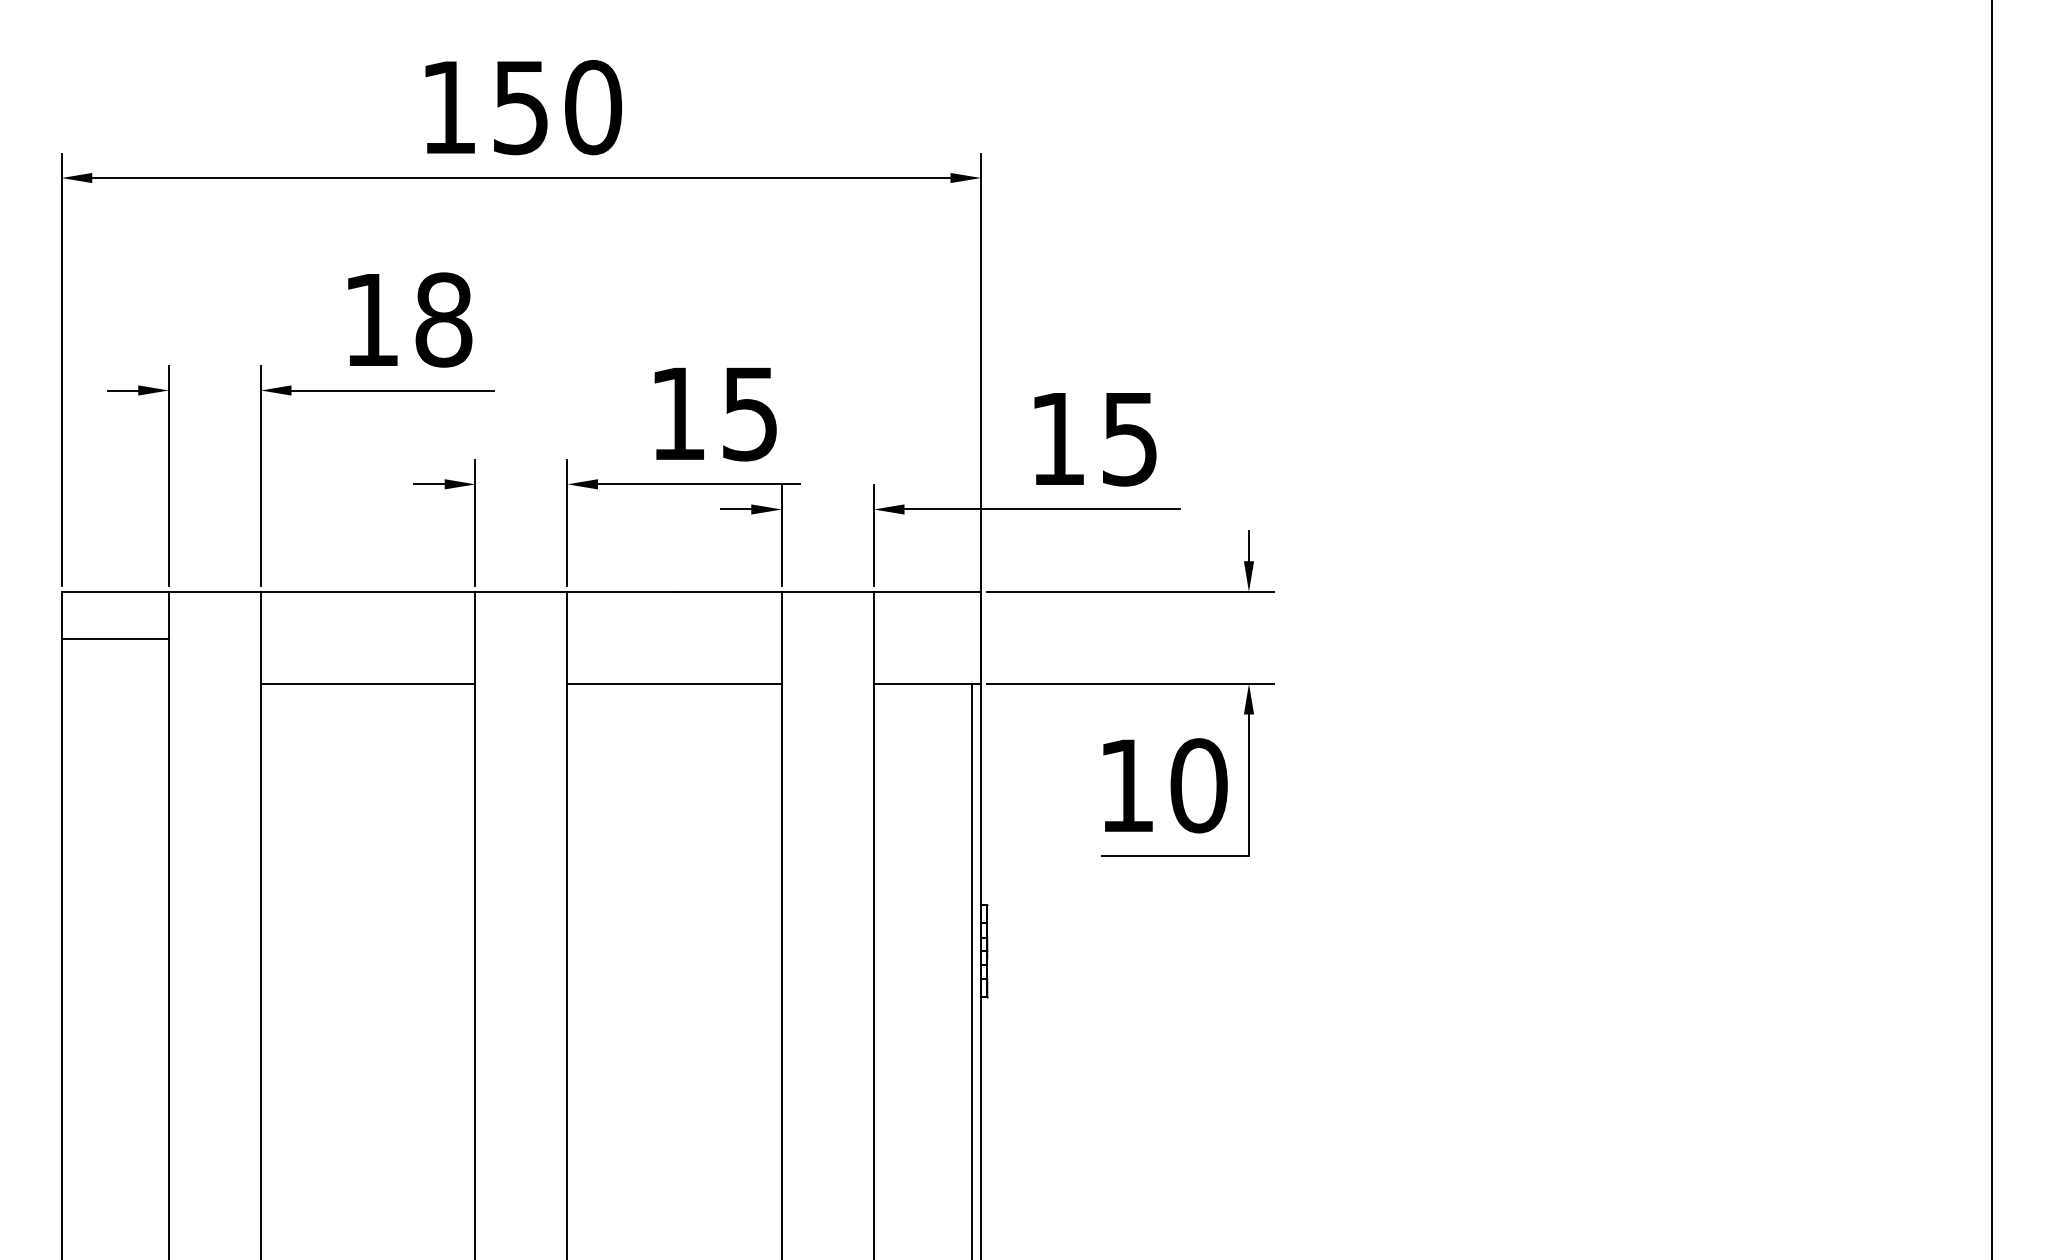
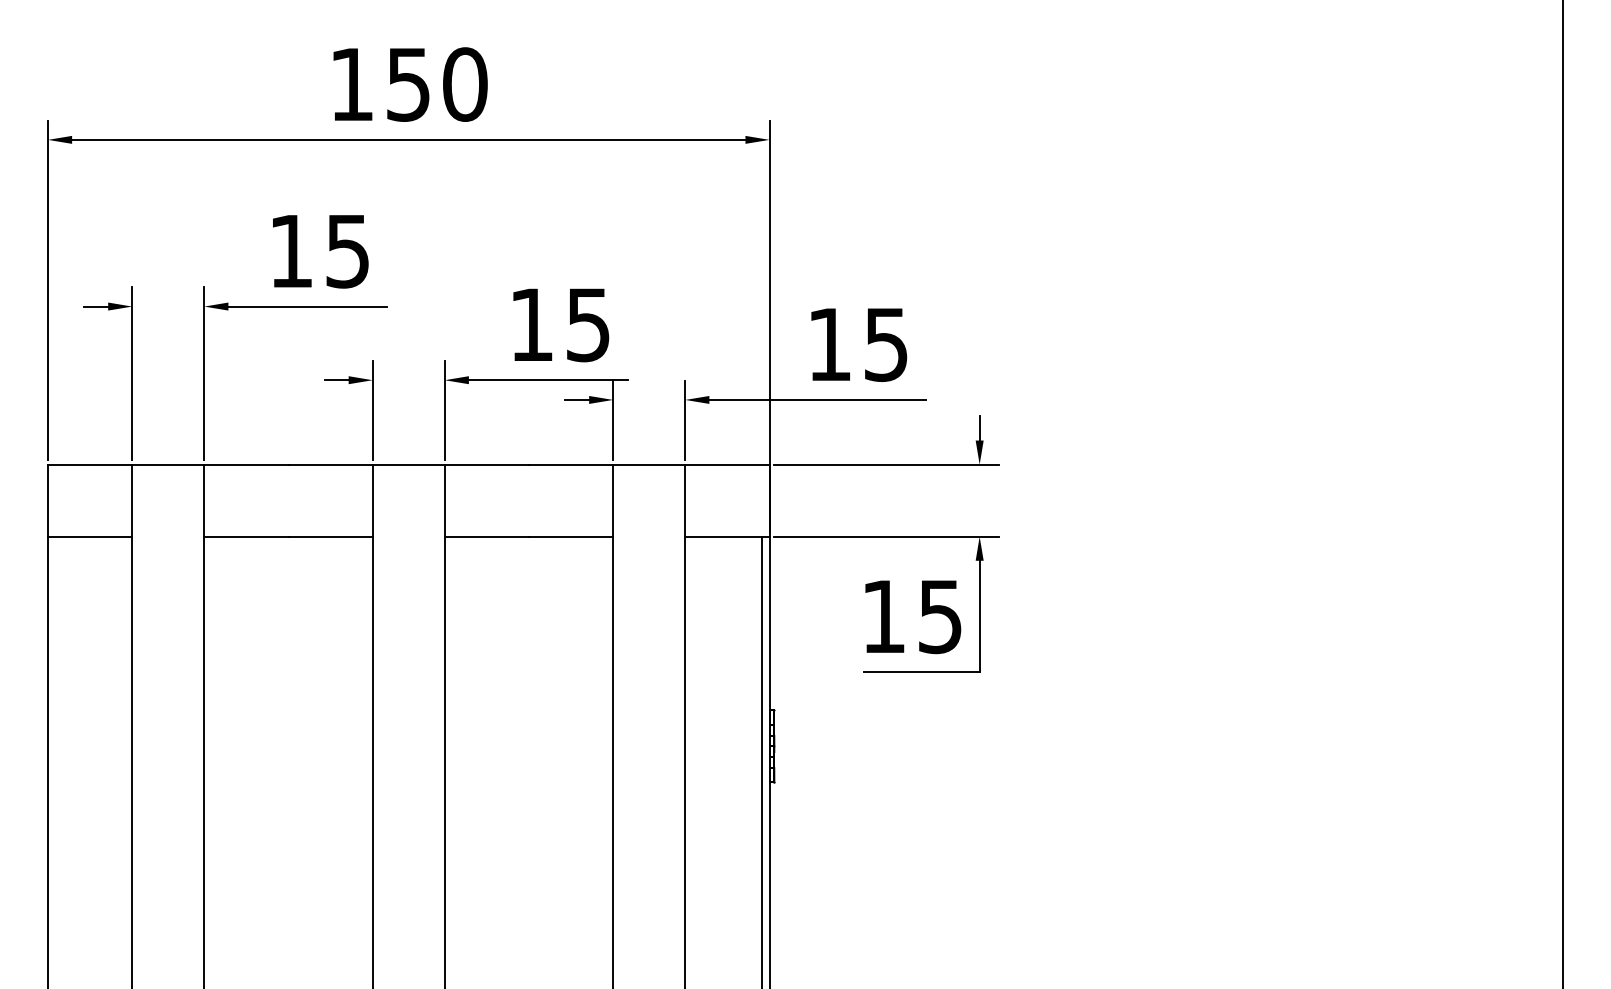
text: (443, 319) -> (347, 250), 18 -> 15
line: (114, 638) -> (89, 536), moved
text: (1198, 785) -> (940, 616), 10 -> 15

